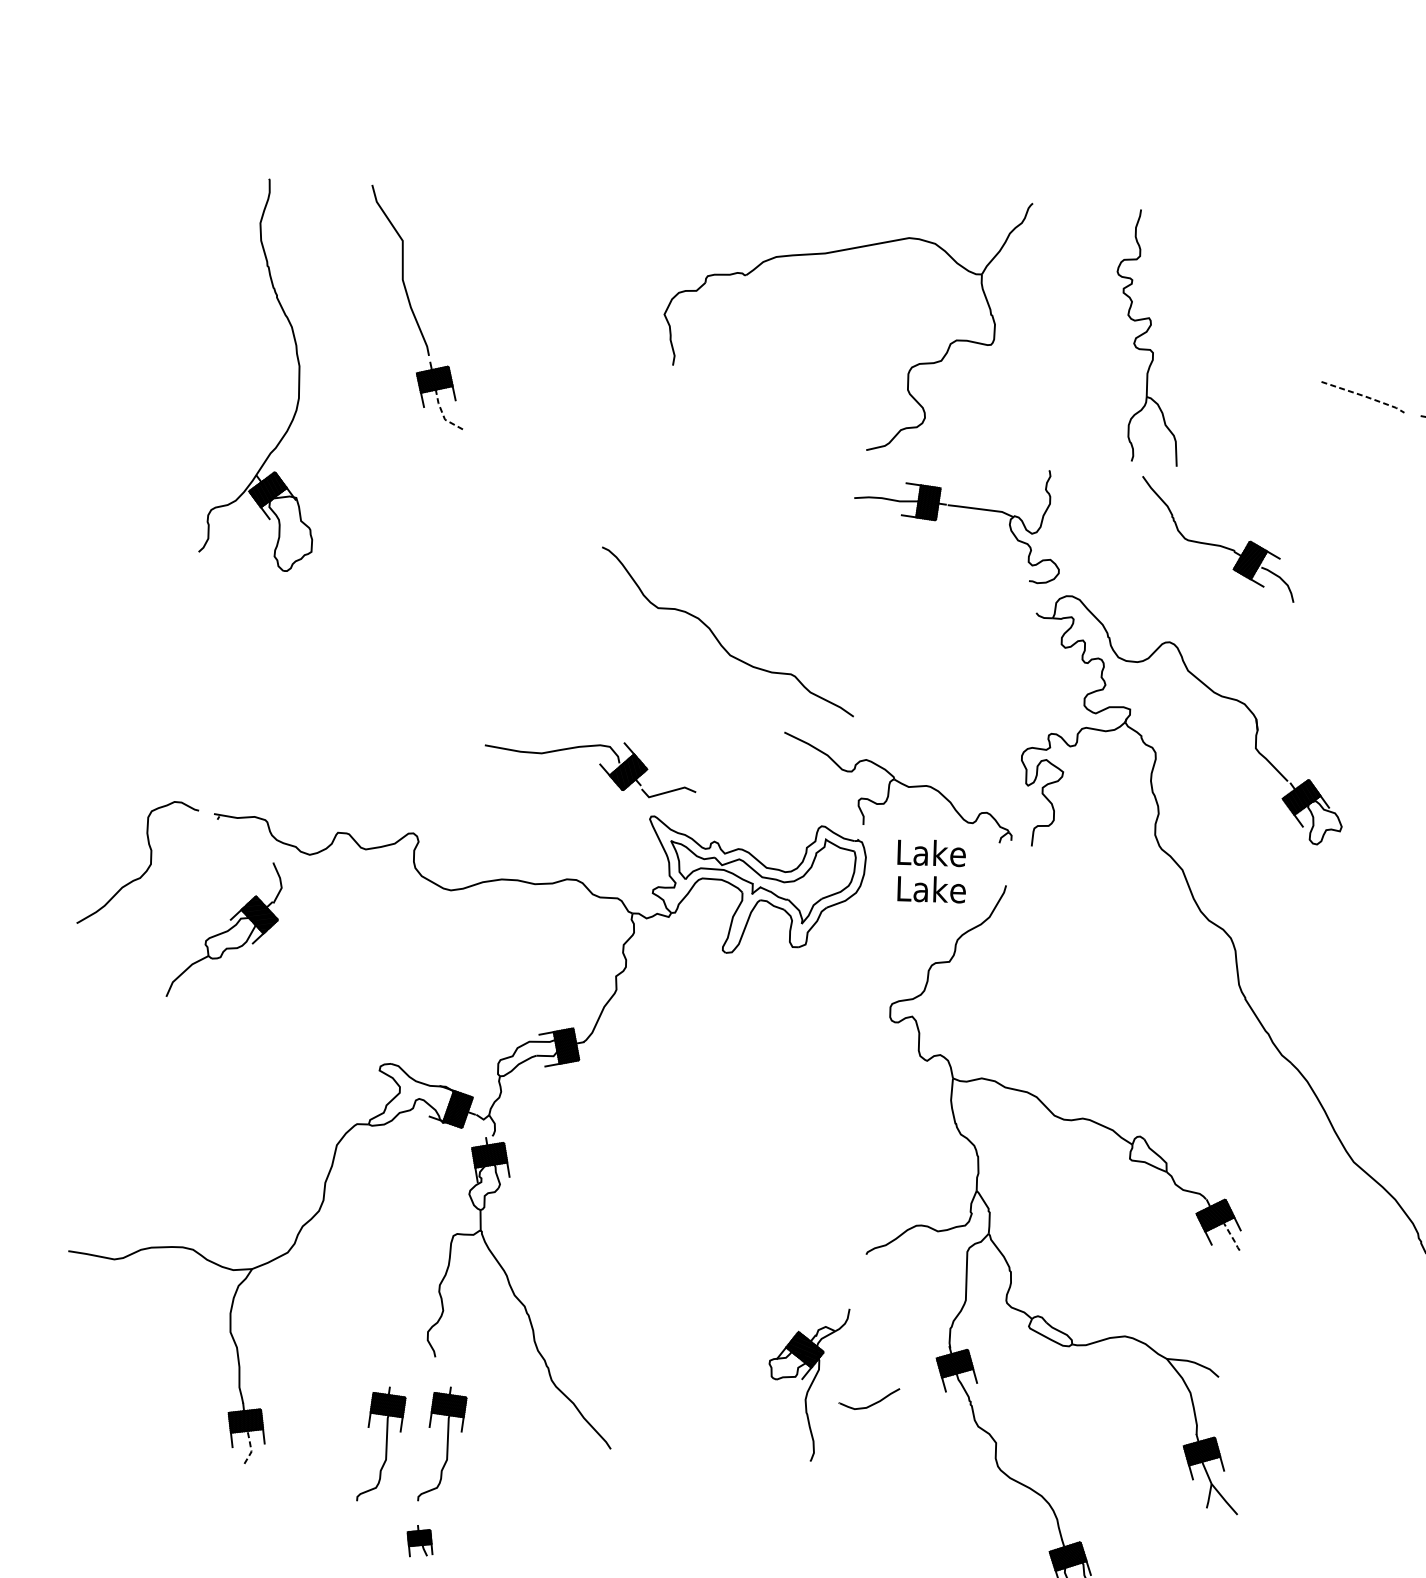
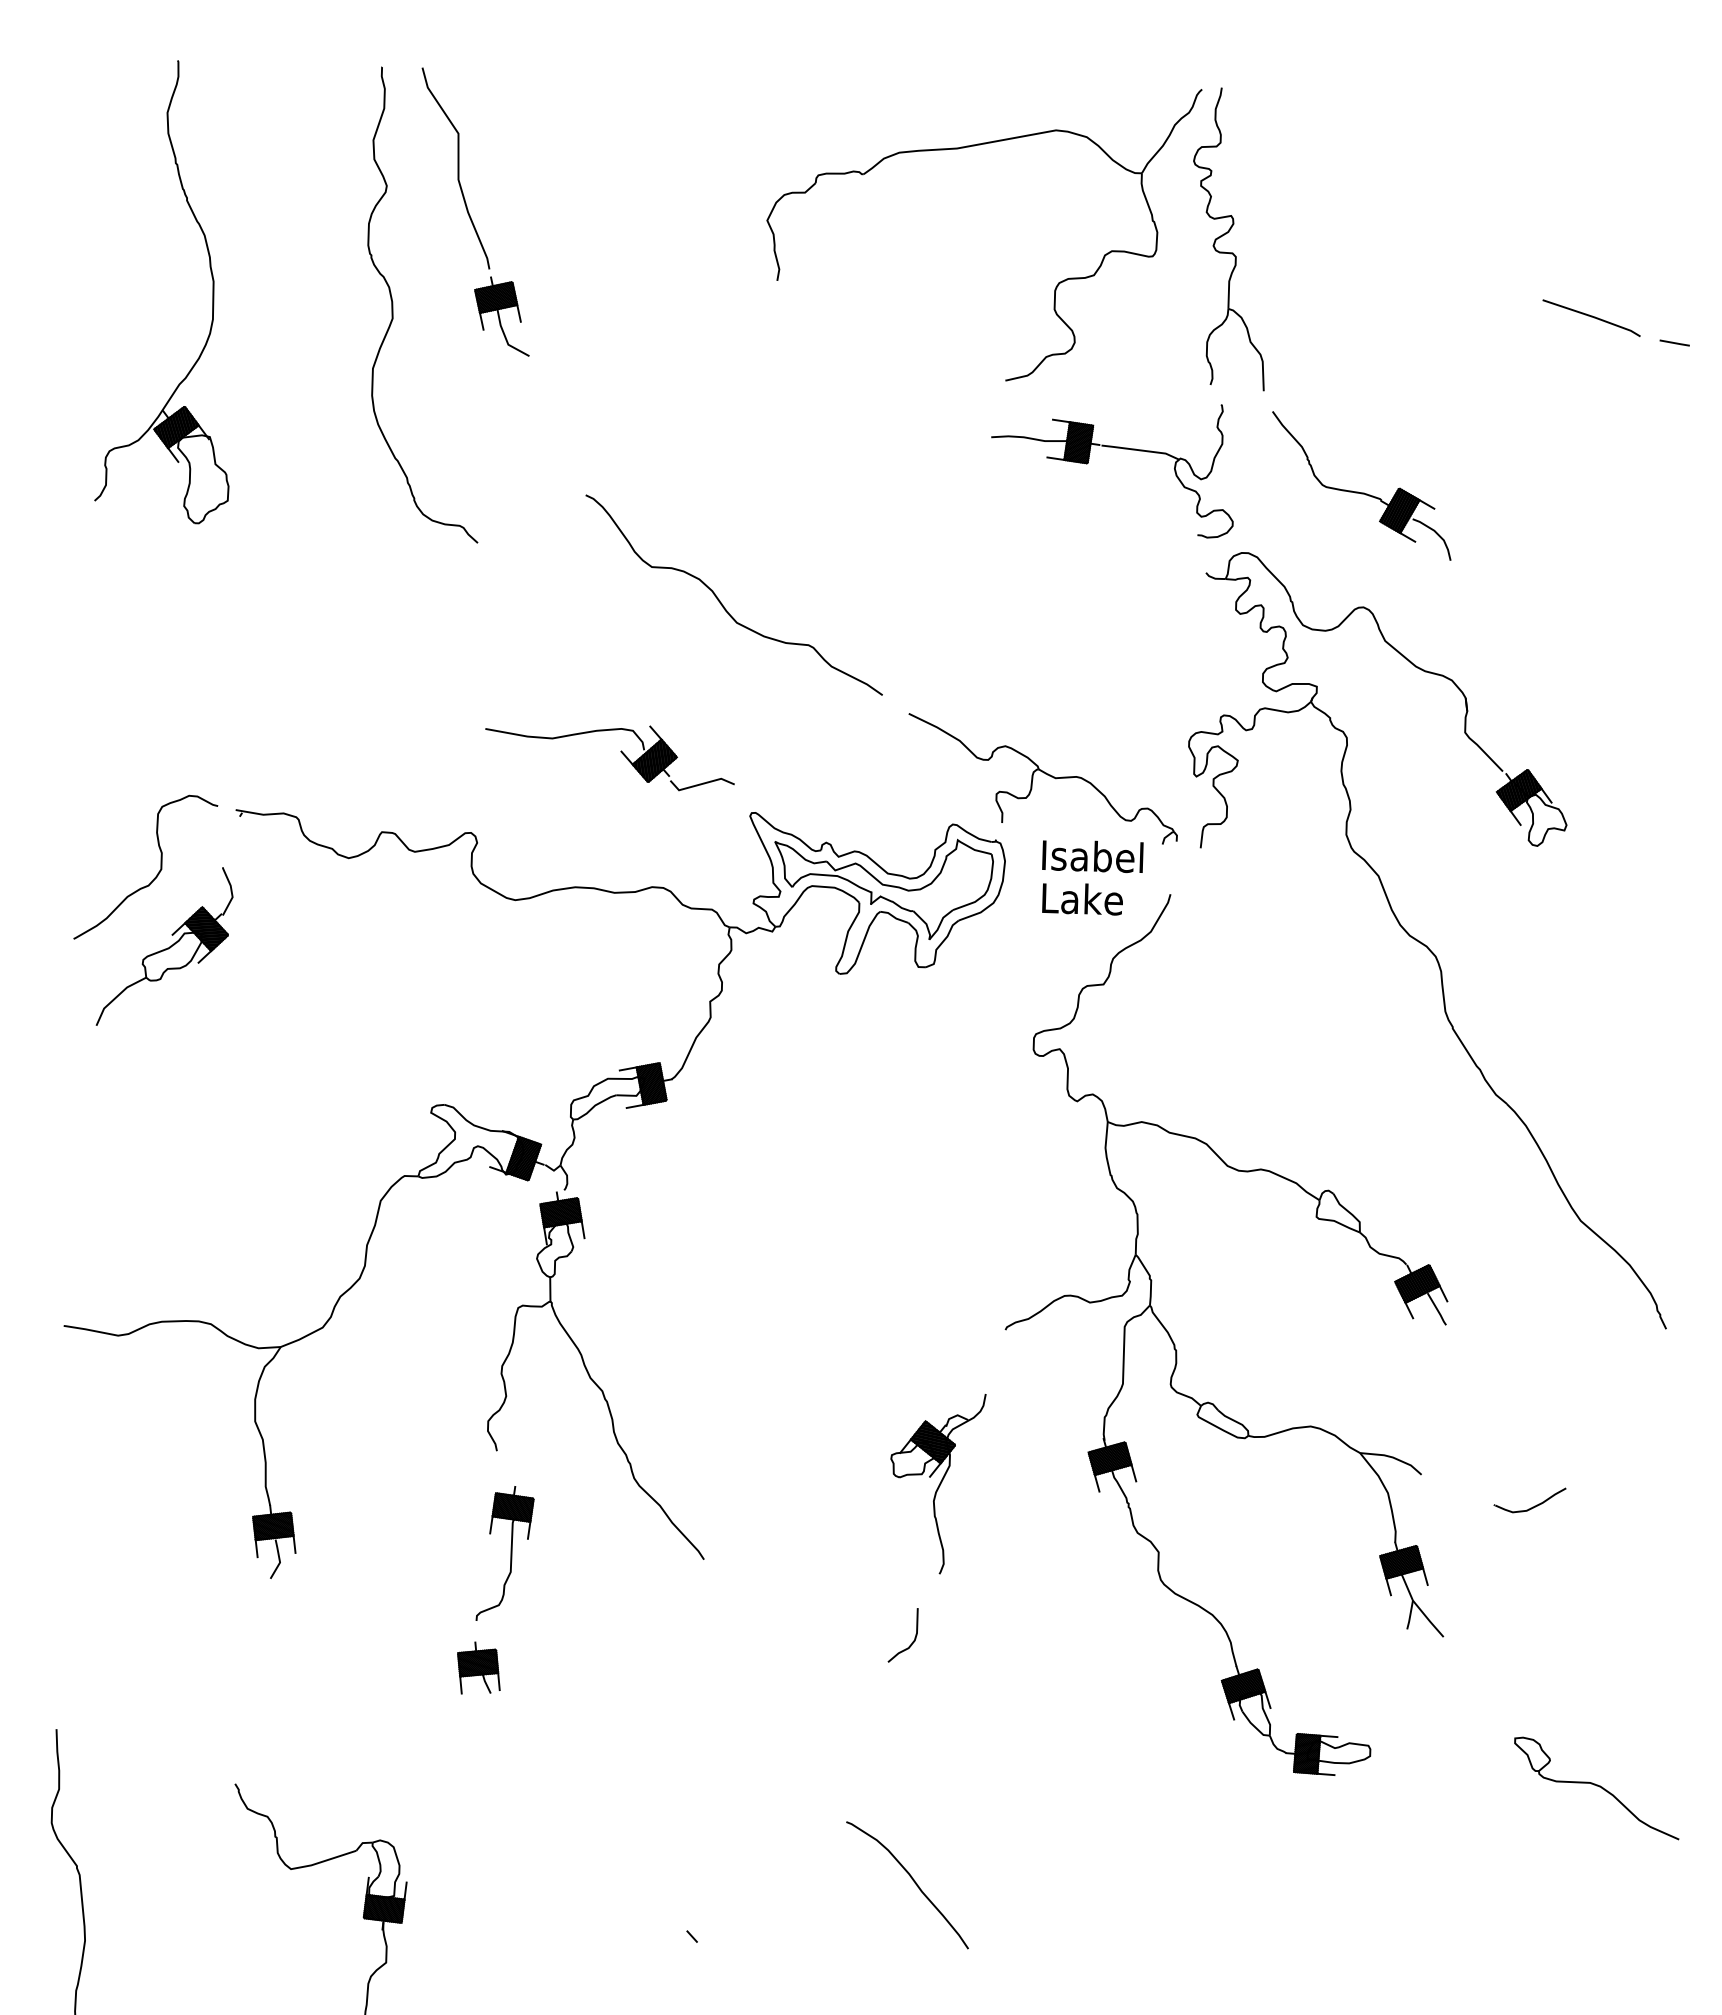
part: (1146, 338) -> (1228, 239), moved
part: (298, 375) -> (212, 292), moved
curve: (347, 385) -> (393, 304), added
line: (1364, 396) -> (1593, 317), dashed -> solid
line: (442, 414) -> (505, 338), dashed -> solid
part: (1215, 544) -> (1358, 491), moved
curve: (718, 639) -> (722, 603), moved
part: (600, 766) -> (621, 753), moved
text: (941, 853) -> (1094, 856), Lake -> Isabel
part: (223, 929) -> (164, 946), moved
line: (1232, 1238) -> (1437, 1310), dashed -> solid
part: (871, 1404) -> (1532, 1506), moved
part: (380, 1444) -> (432, 1553), removed
line: (251, 1449) -> (279, 1560), dashed -> solid
curve: (787, 1518) -> (912, 1641), added
part: (419, 1540) -> (478, 1667), size x1.43

